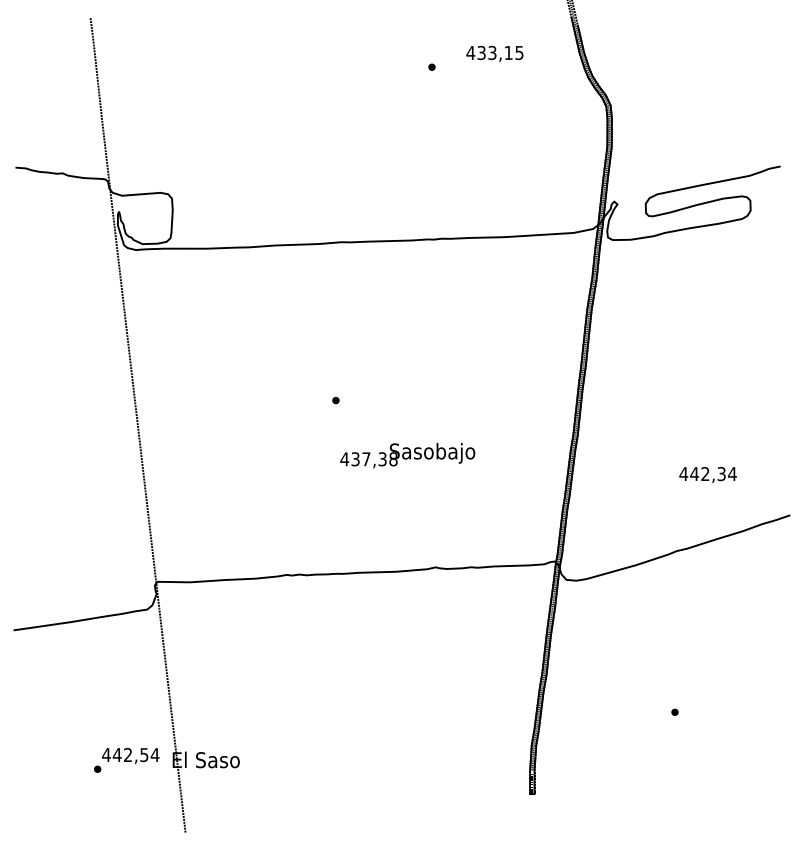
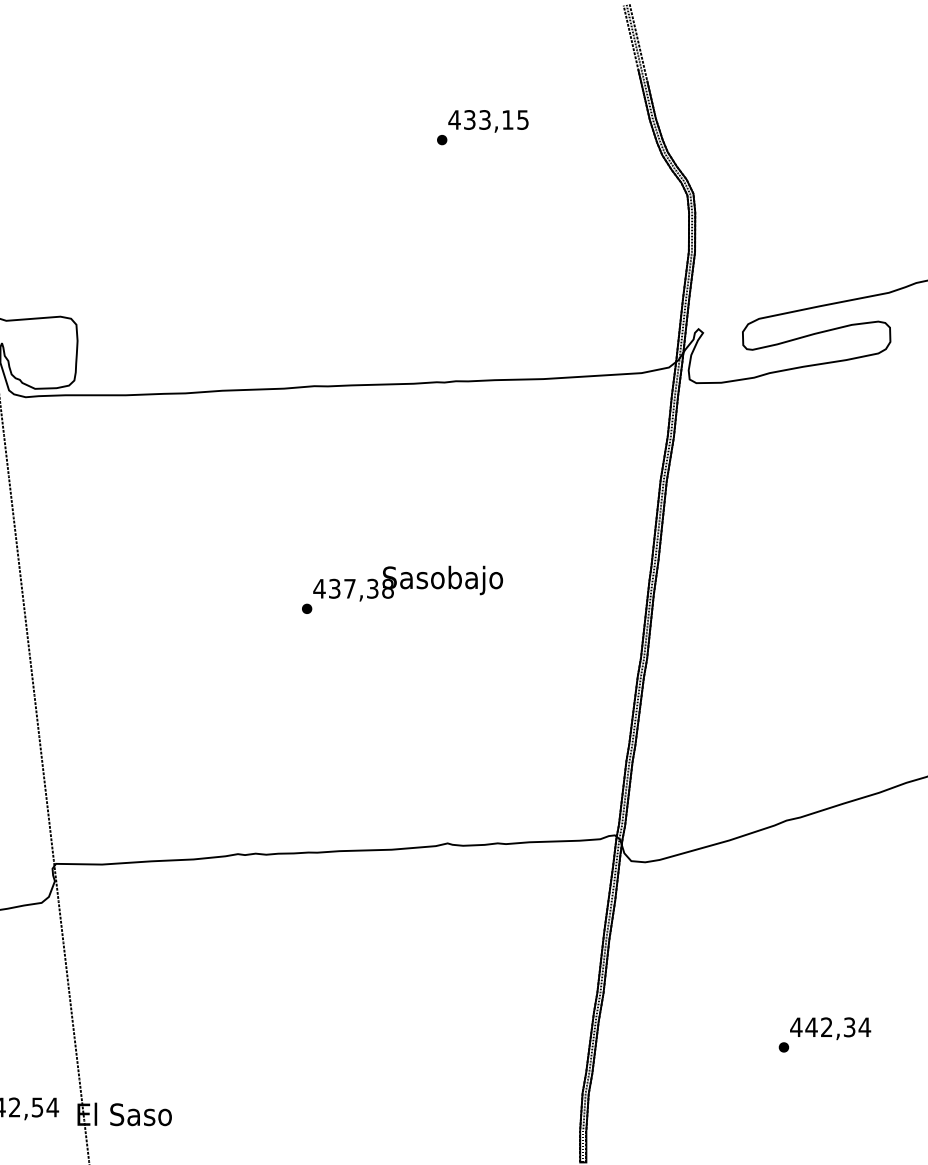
text: (494, 53) -> (487, 120), moved
text: (407, 455) -> (407, 583), moved
text: (707, 475) -> (829, 1029), moved

